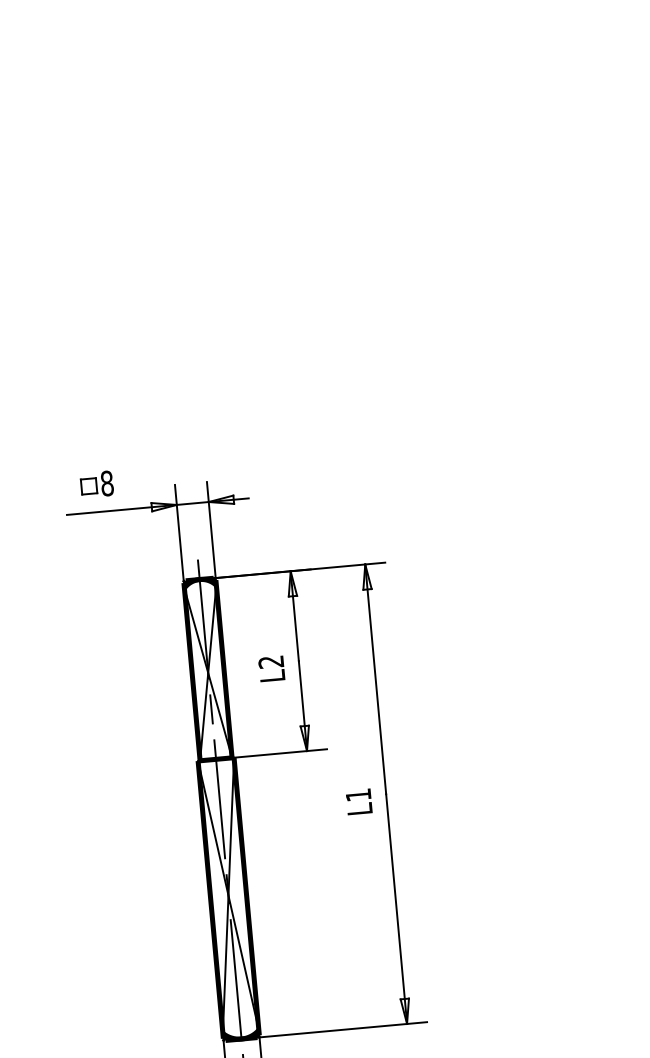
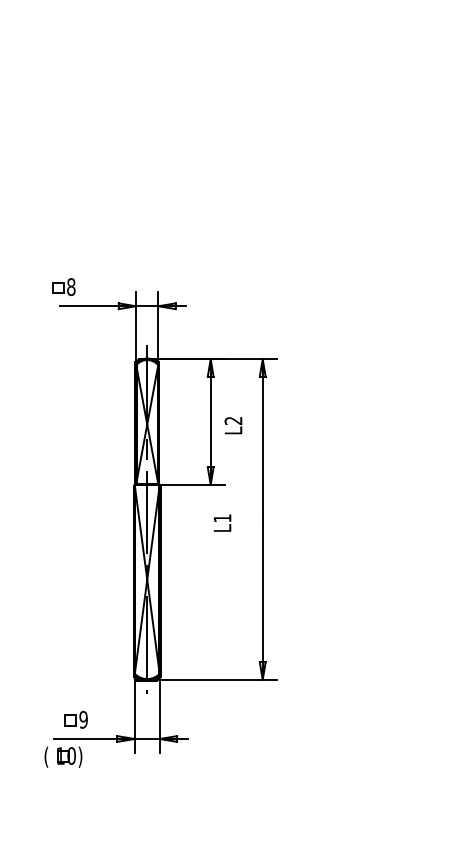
part: (95, 483) -> (63, 286), moved
text: (271, 668) -> (233, 425), moved
text: (358, 800) -> (222, 522), moved

